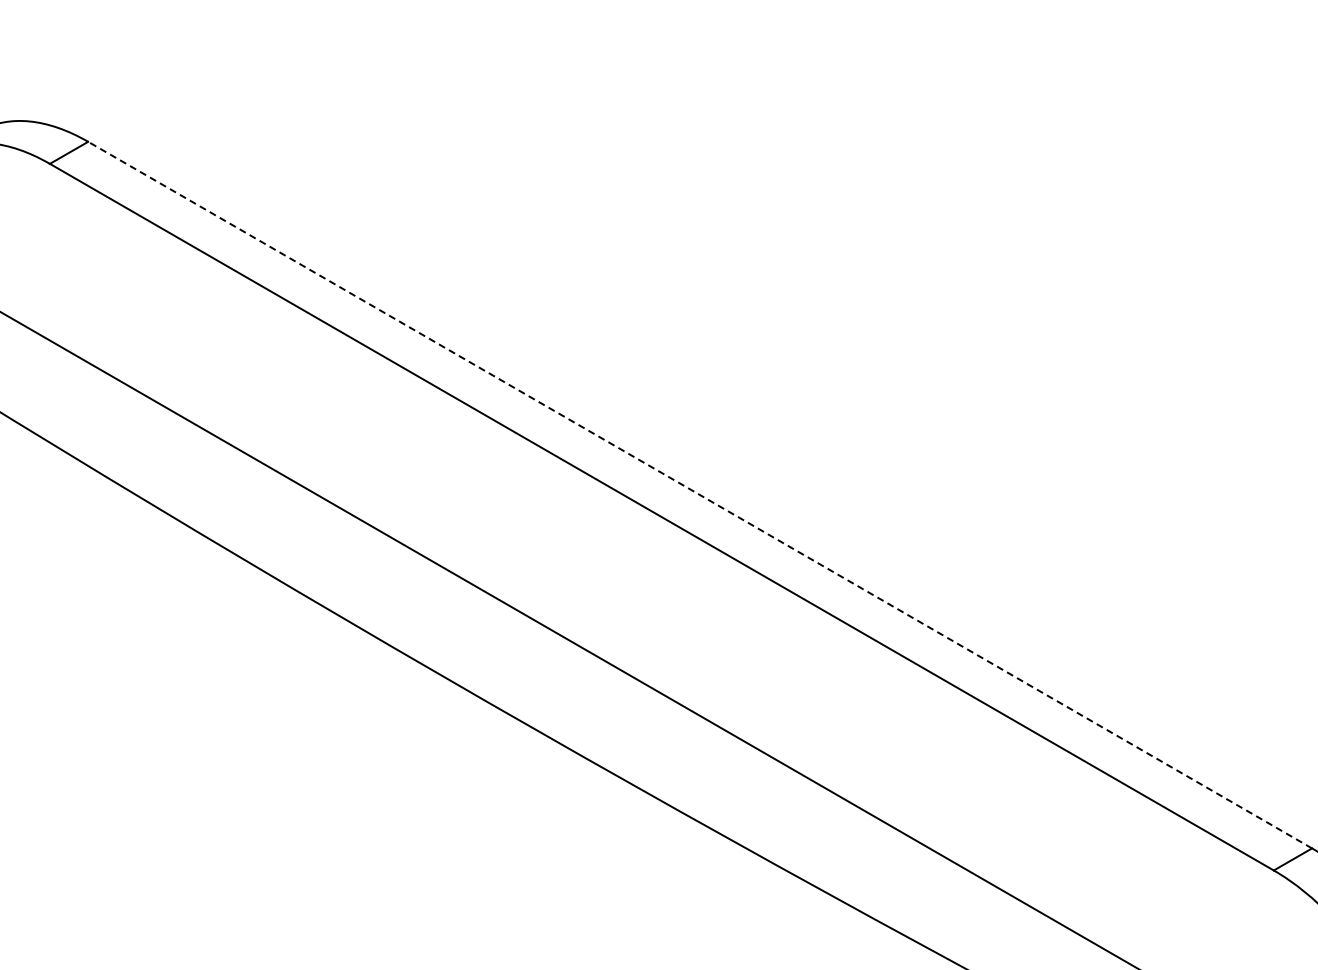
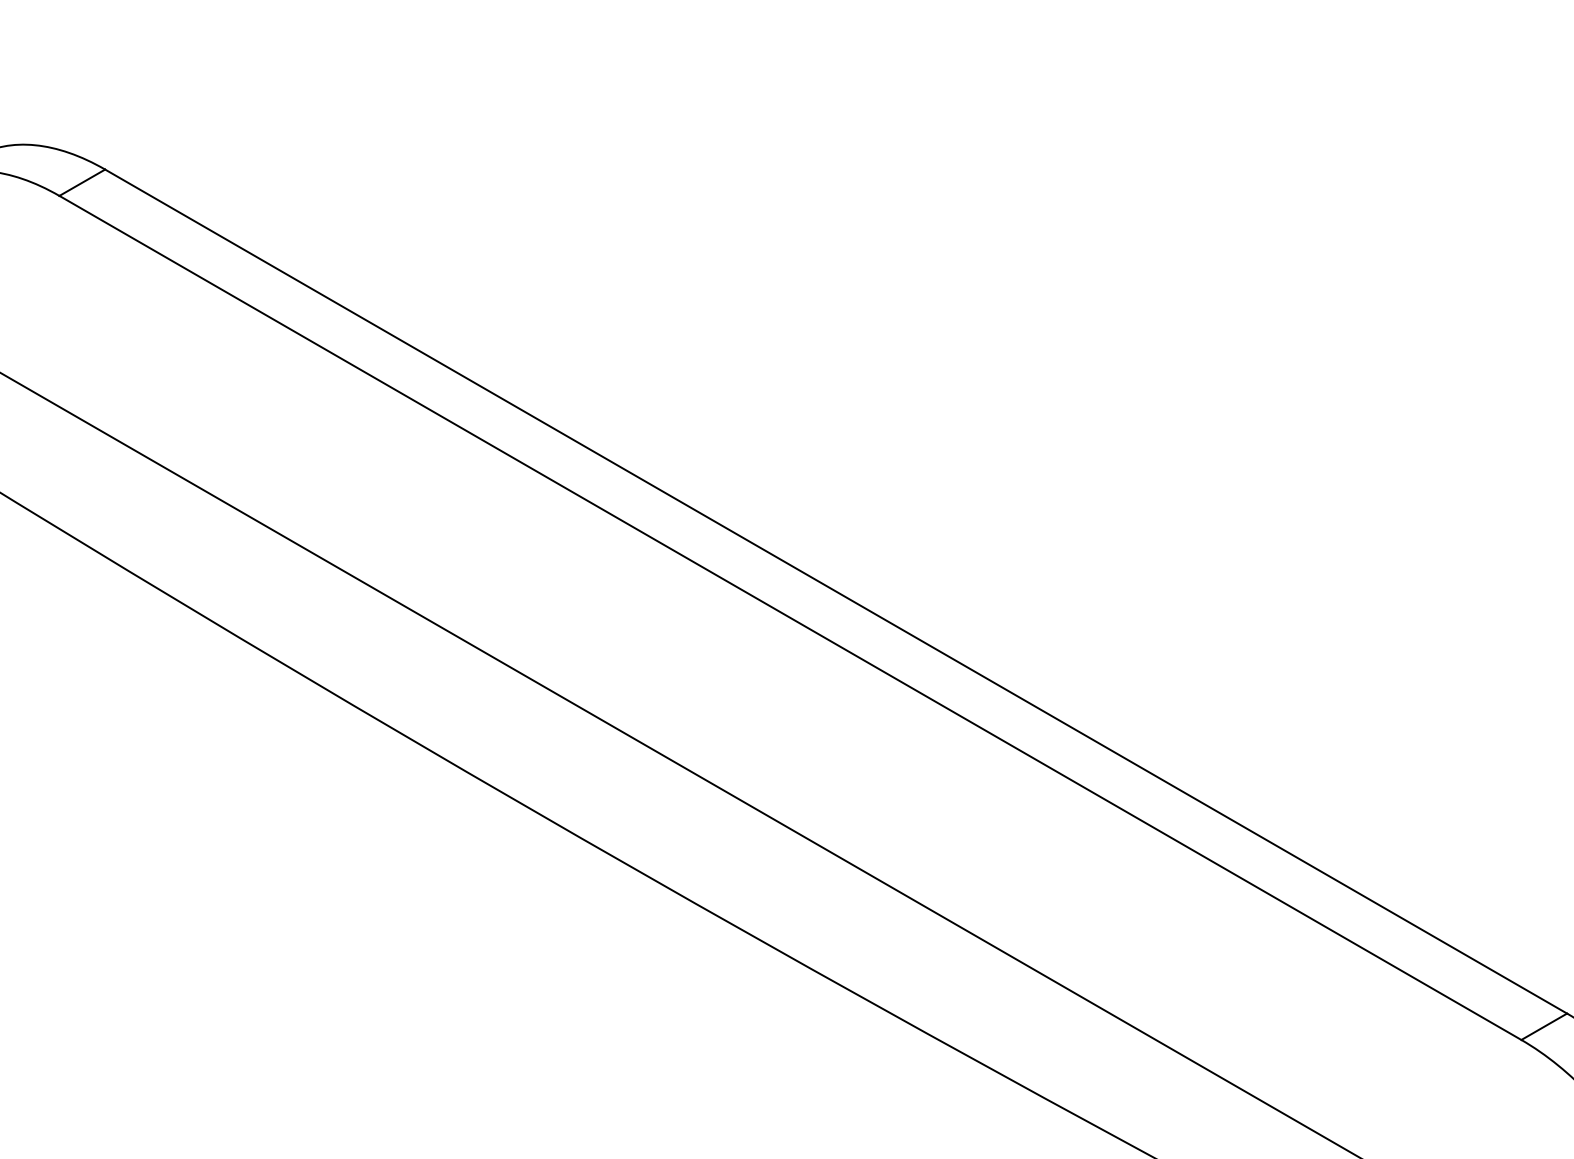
line: (700, 495) -> (836, 592), dashed -> solid

